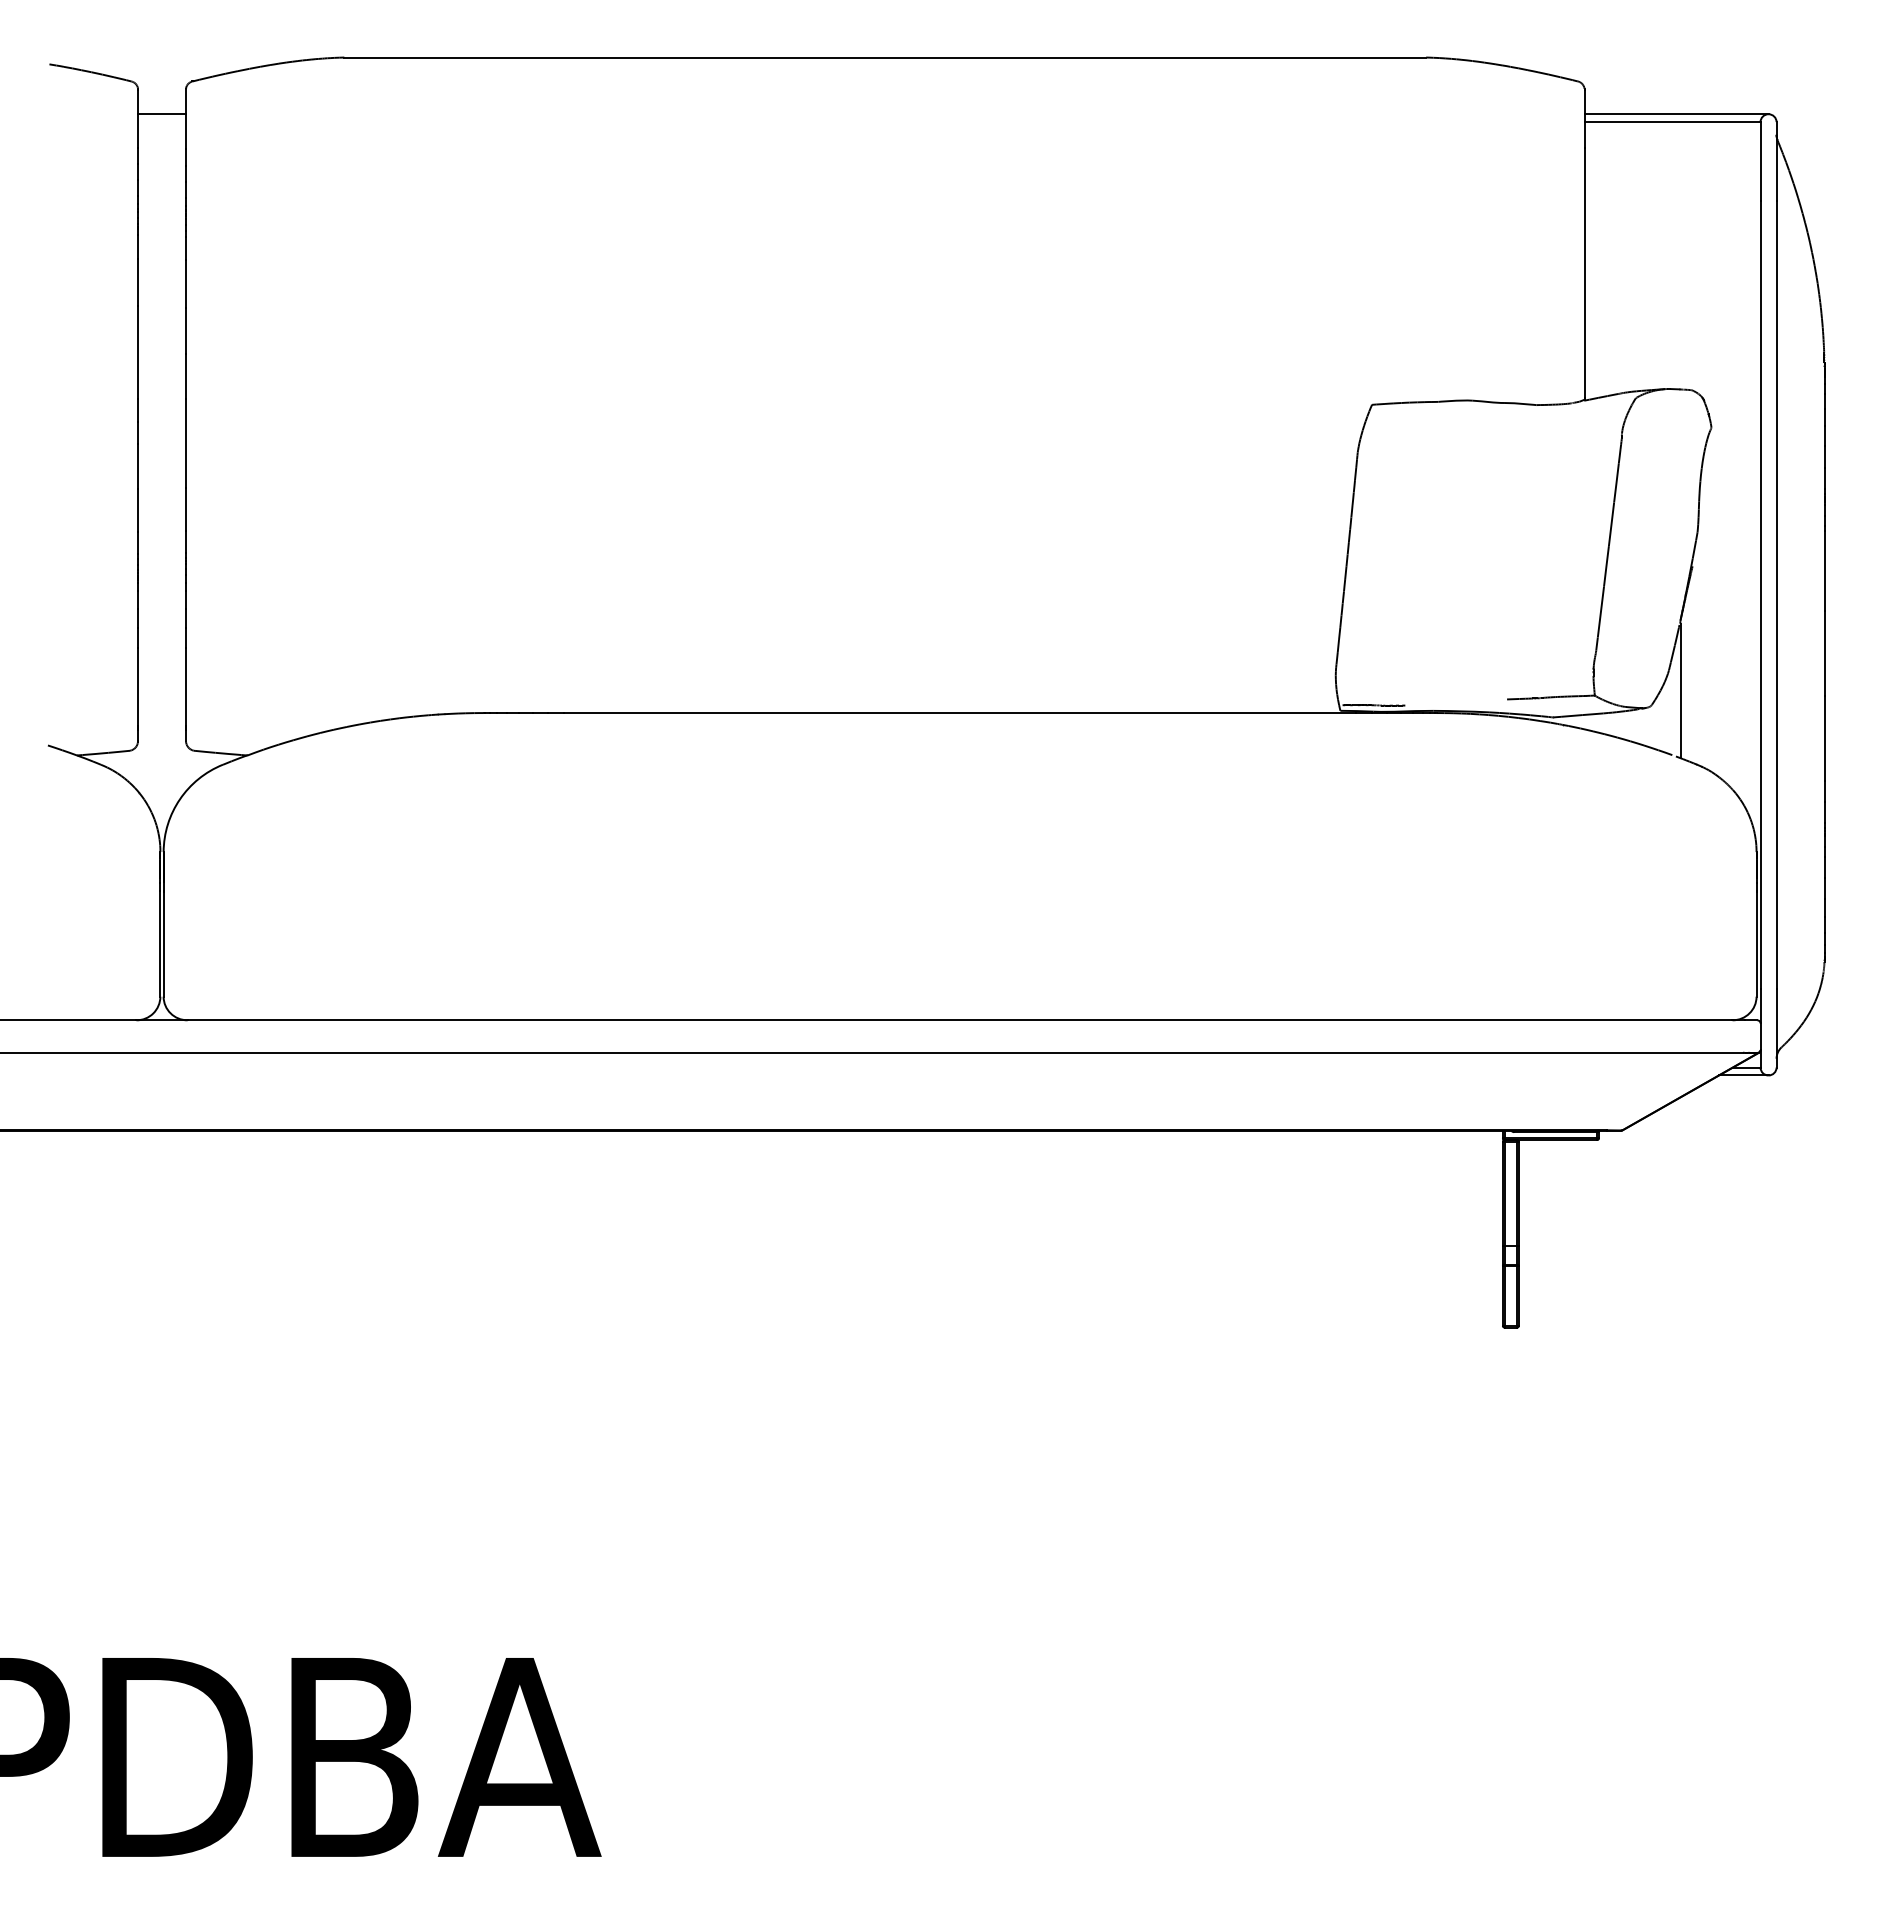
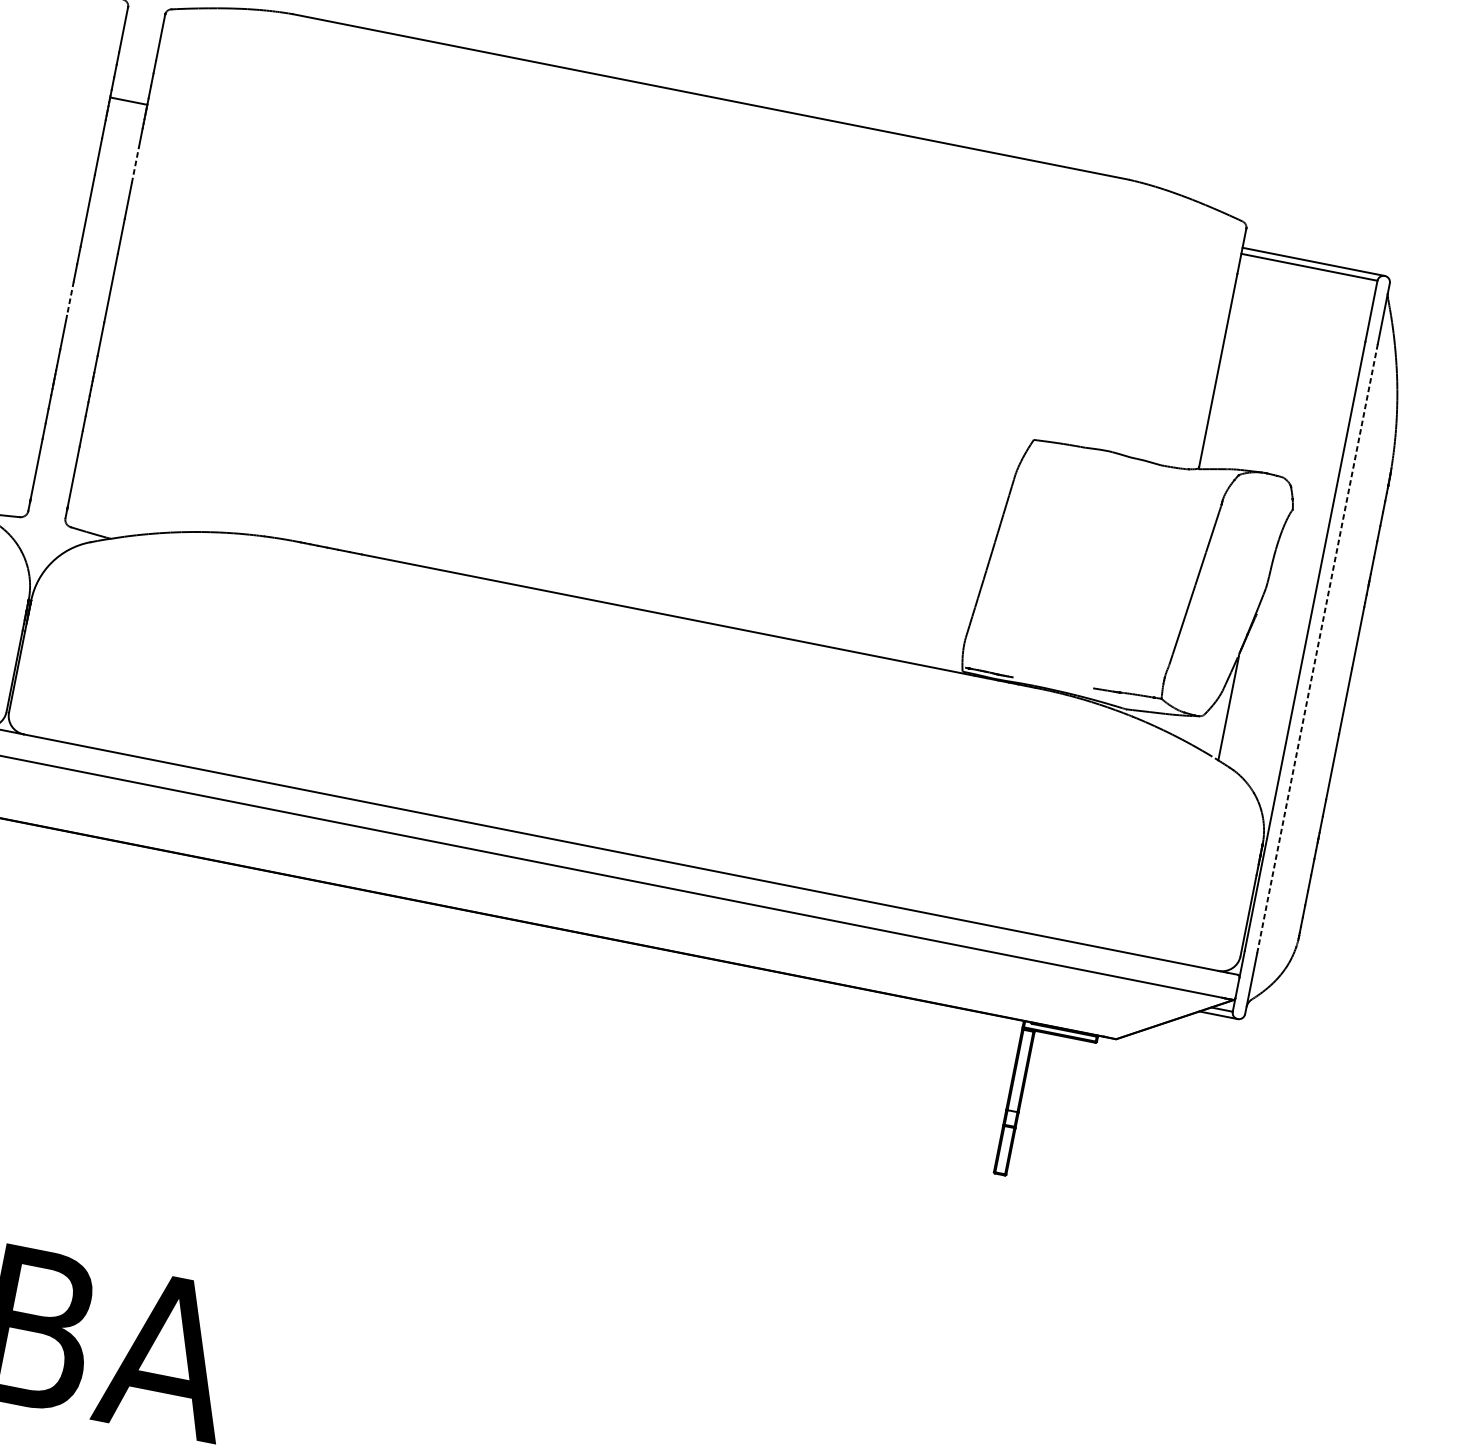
line: (161, 114) -> (128, 101), moved
line: (186, 284) -> (135, 165), solid -> dashed
line: (138, 466) -> (70, 298), solid -> dashed
line: (1776, 594) -> (1317, 648), solid -> dashed

